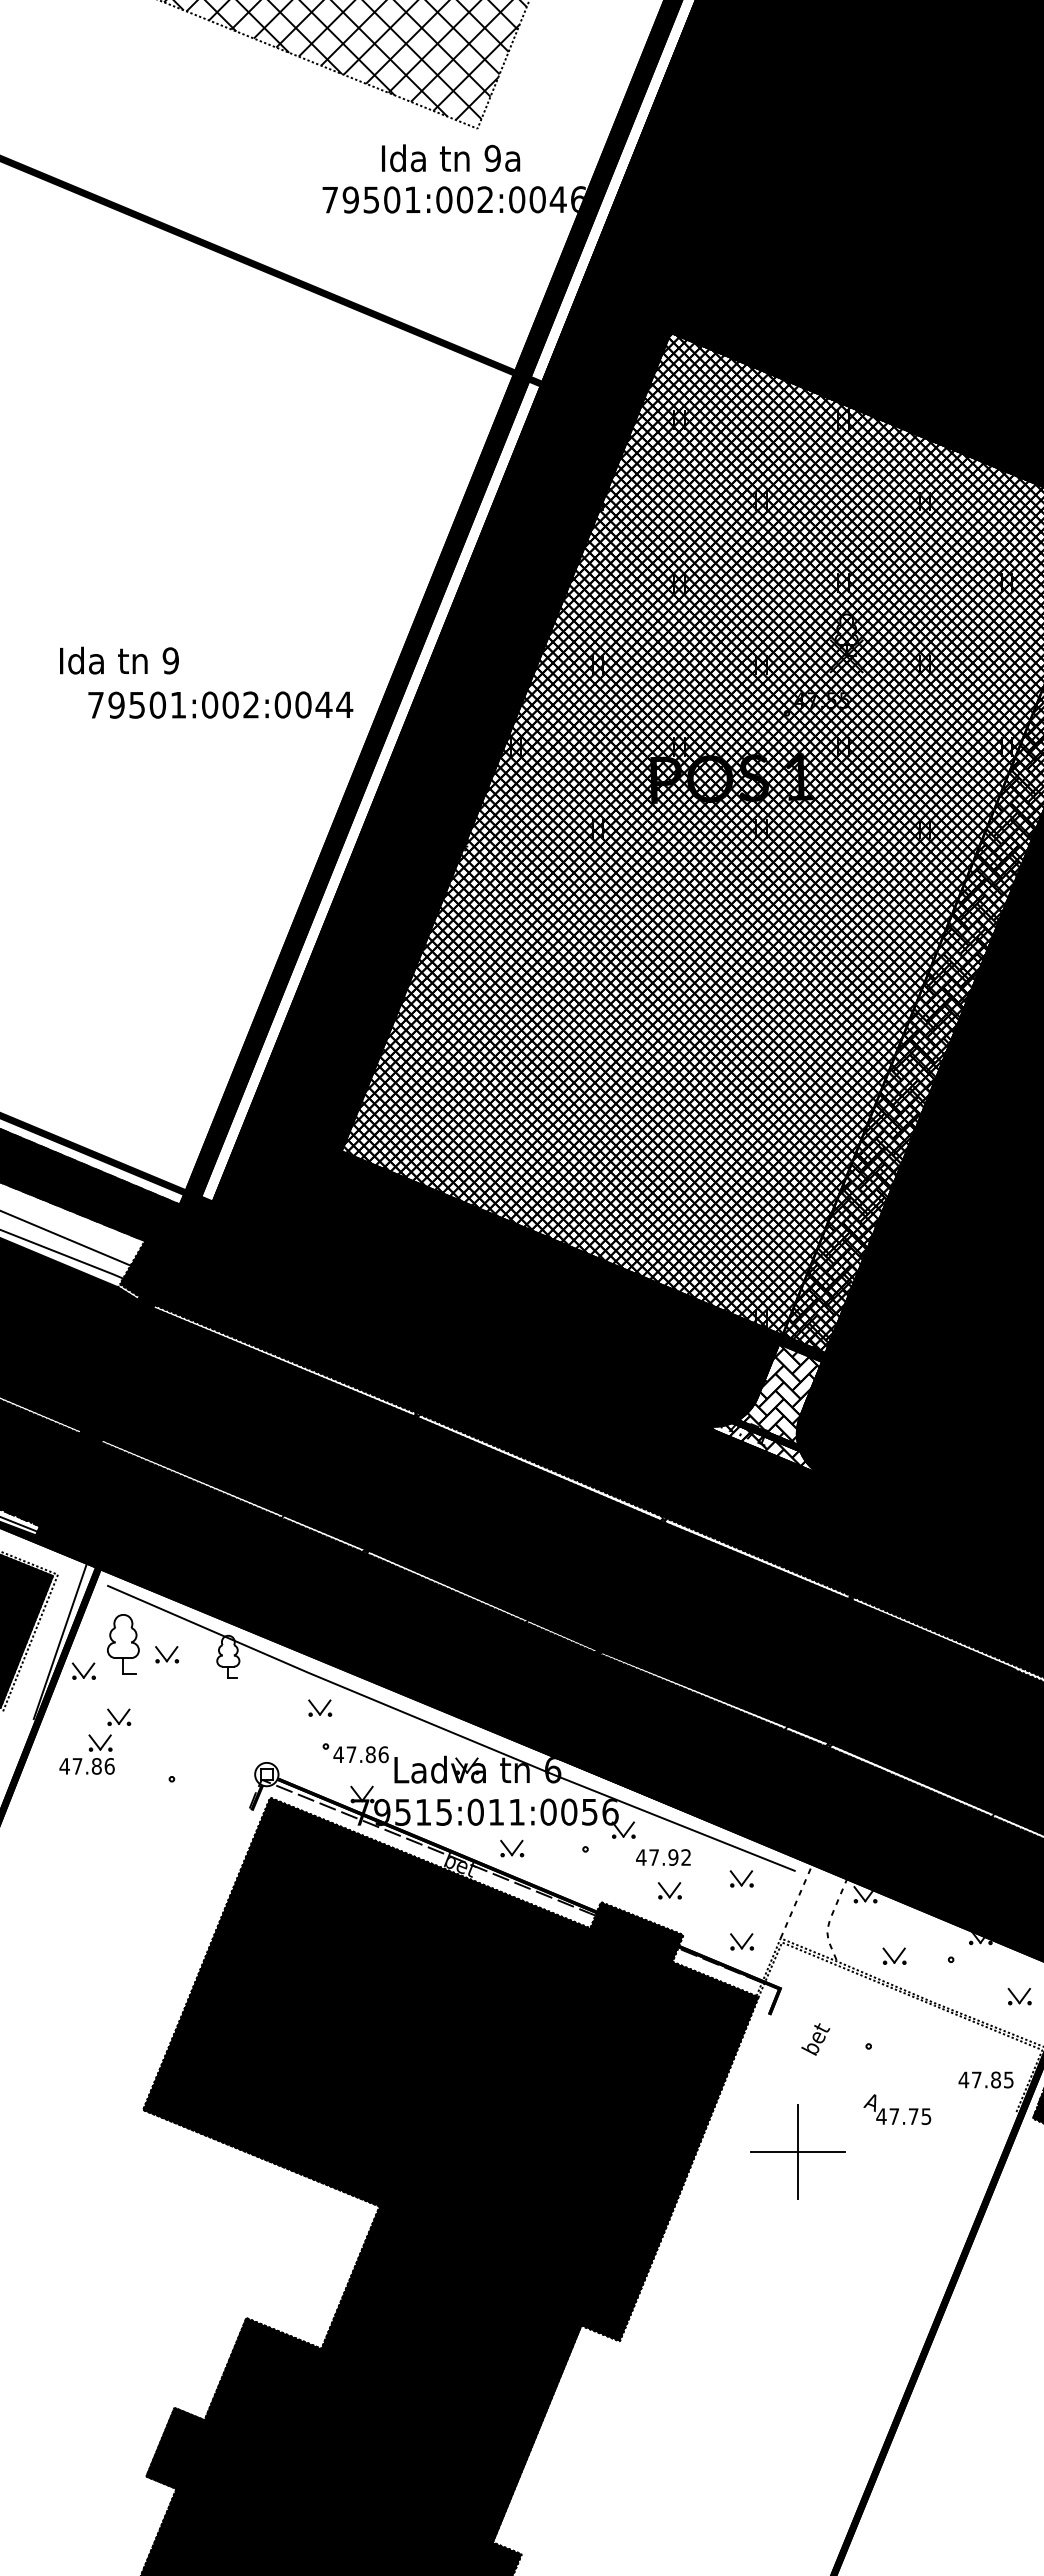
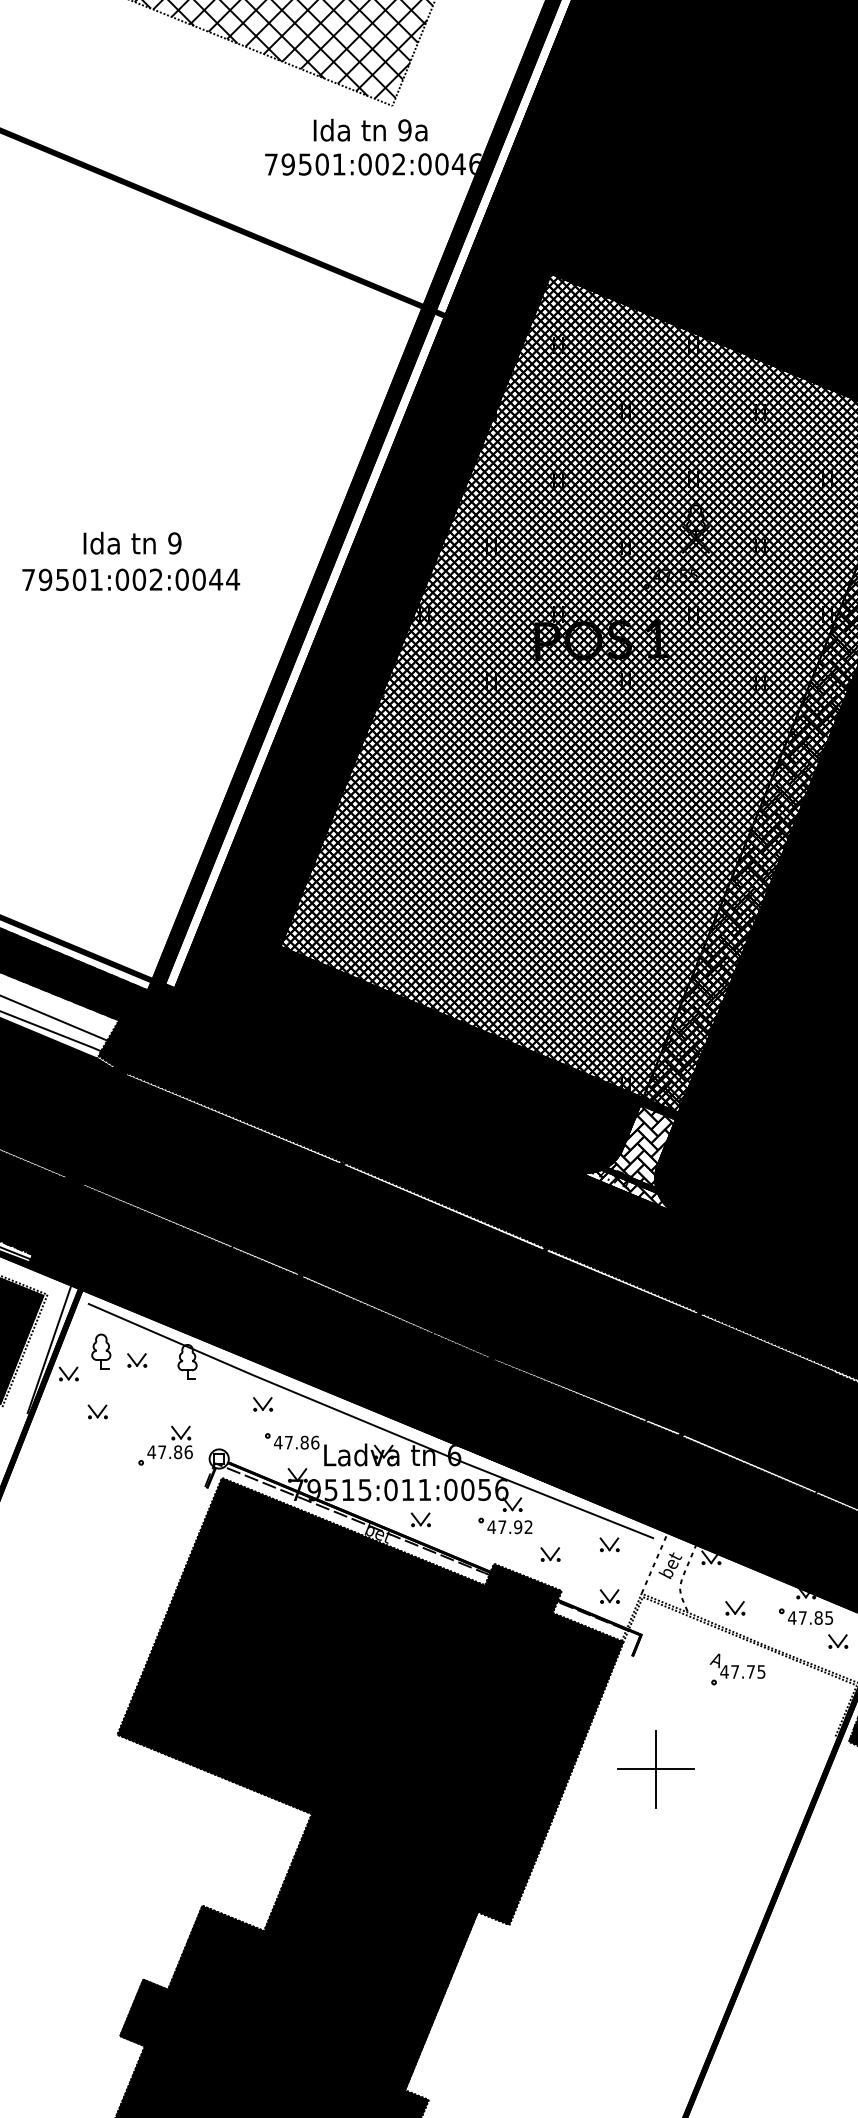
text: (119, 660) -> (132, 543), moved
text: (220, 704) -> (130, 579), moved
part: (123, 1643) -> (101, 1351), size x0.71
part: (86, 1754) -> (169, 1442), moved
text: (663, 1857) -> (509, 1527), moved
text: (815, 2039) -> (670, 1565), moved
text: (985, 2079) -> (810, 1617), moved
text: (897, 2109) -> (737, 1666), moved

